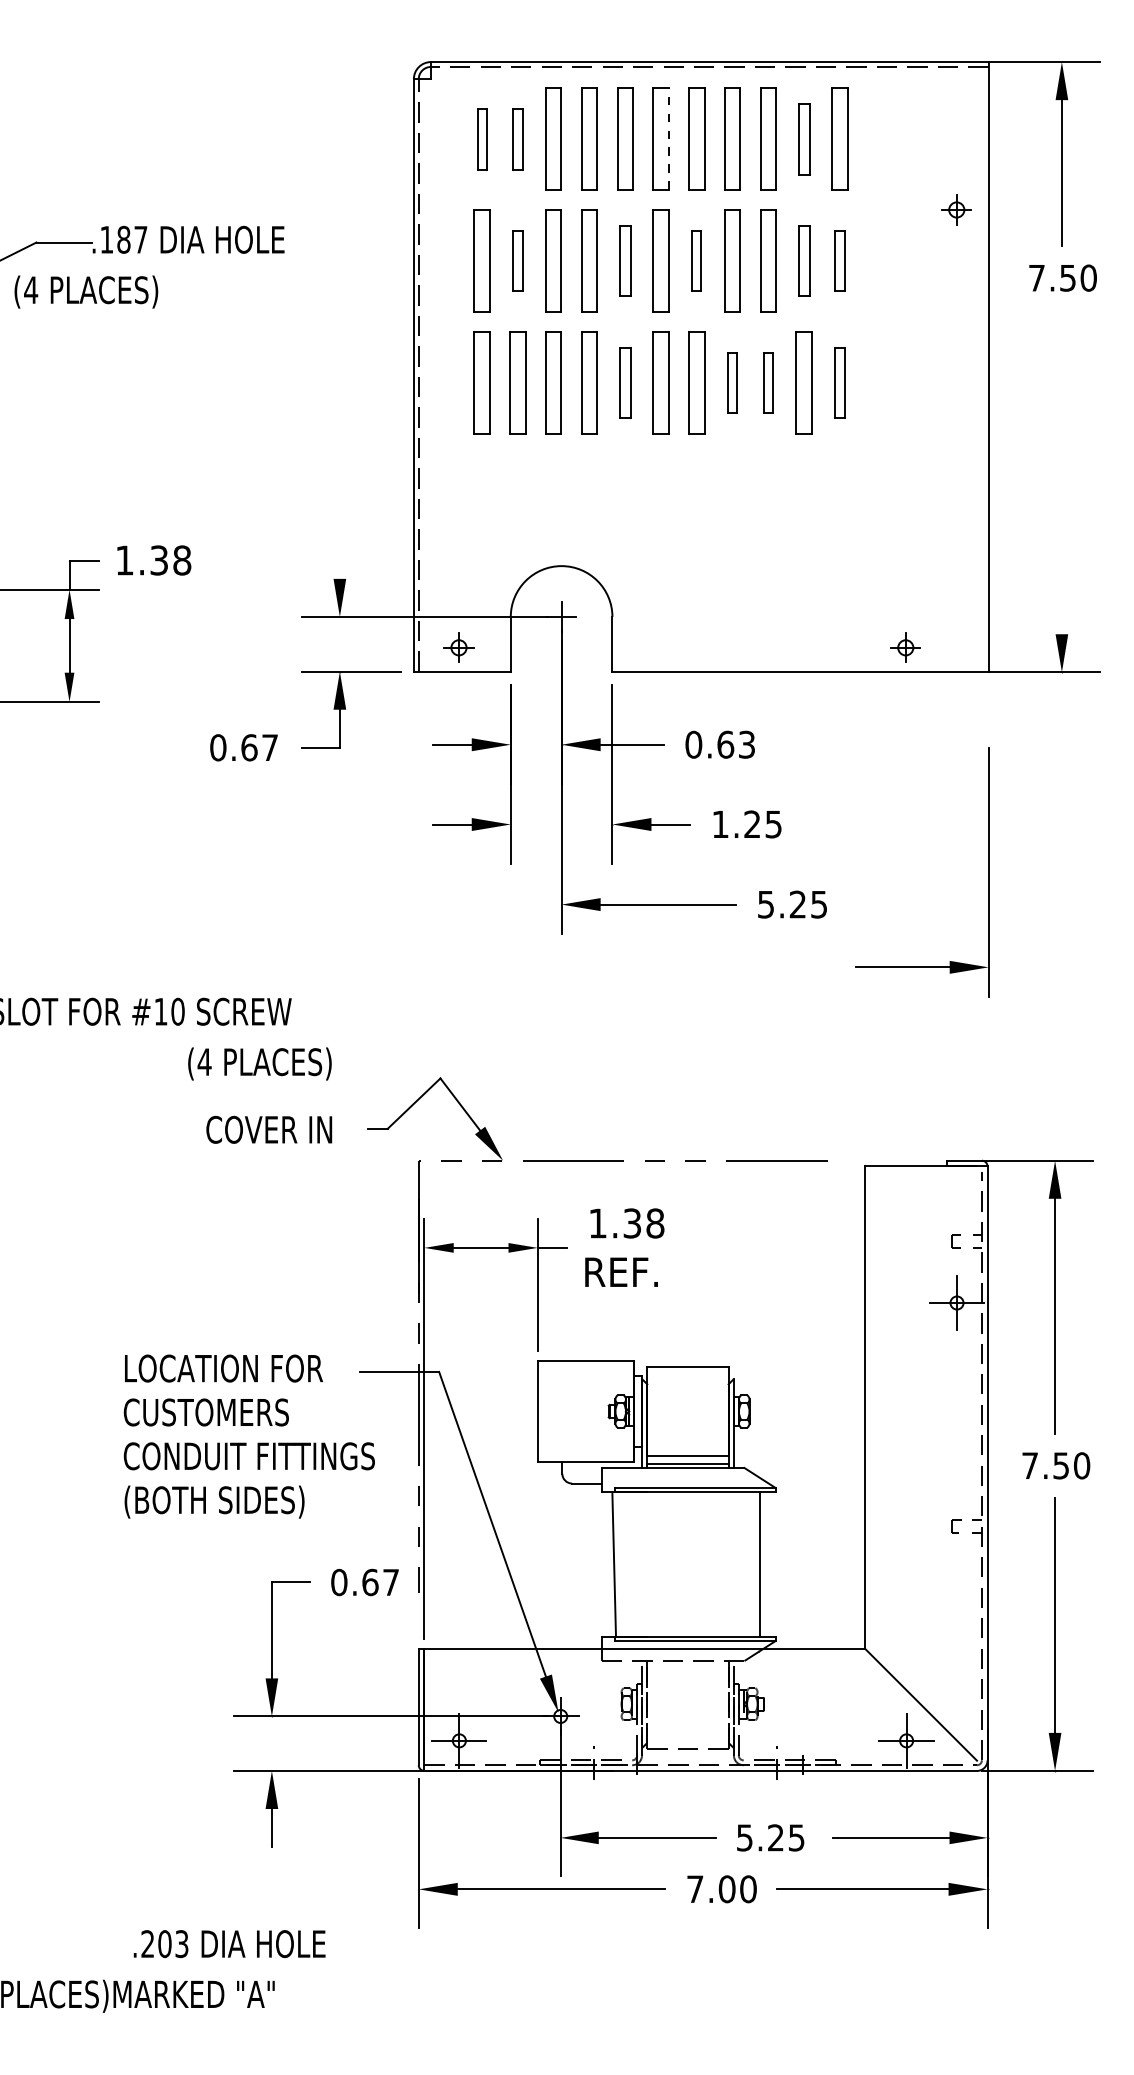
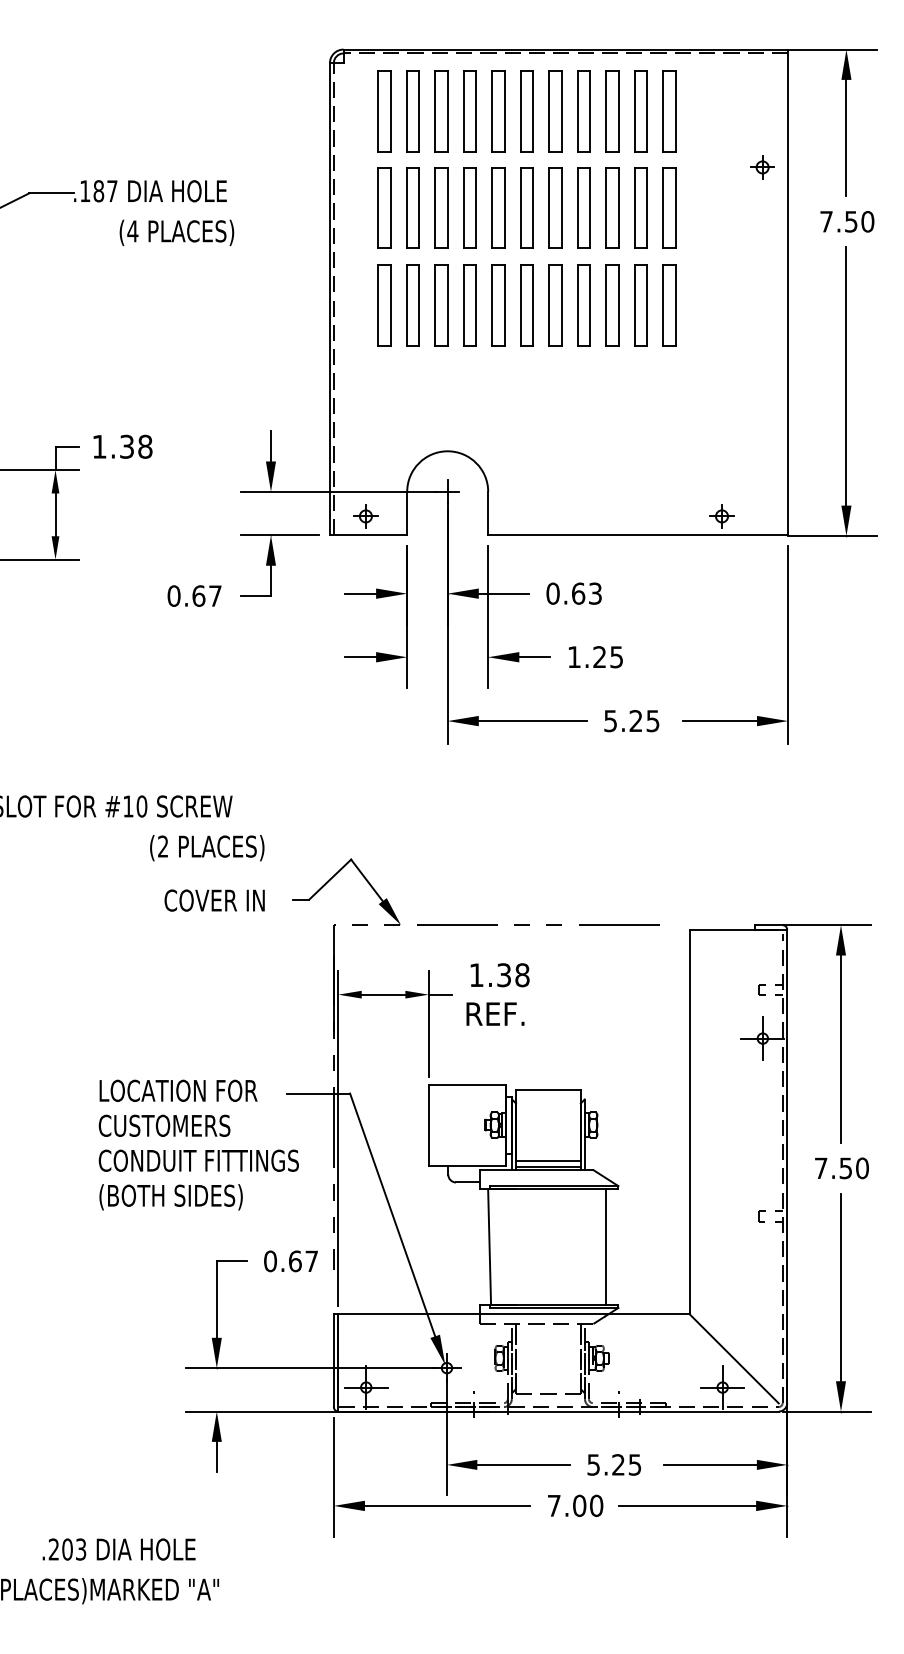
part: (482, 139) -> (384, 111), size x1.67
part: (517, 139) -> (412, 111), size x1.67
line: (669, 139) -> (533, 111), dashed -> solid
part: (803, 139) -> (640, 111), size x1.43
part: (517, 260) -> (412, 207), size x1.67
part: (625, 260) -> (498, 207), size x1.43
part: (696, 260) -> (555, 207), size x1.67
part: (803, 260) -> (640, 207), size x1.43
part: (839, 260) -> (669, 207), size x1.67
text: (85, 291) -> (176, 232), moved
part: (625, 383) -> (498, 305), size x1.43
part: (731, 383) -> (583, 305), size x1.67
part: (768, 383) -> (612, 305), size x1.67
part: (839, 383) -> (669, 305), size x1.43
line: (1061, 472) -> (846, 376), added
line: (339, 560) -> (270, 446), added
part: (987, 871) -> (787, 644), moved
text: (203, 1061) -> (162, 846), (4 -> (2
text: (228, 1944) -> (118, 1549), moved

